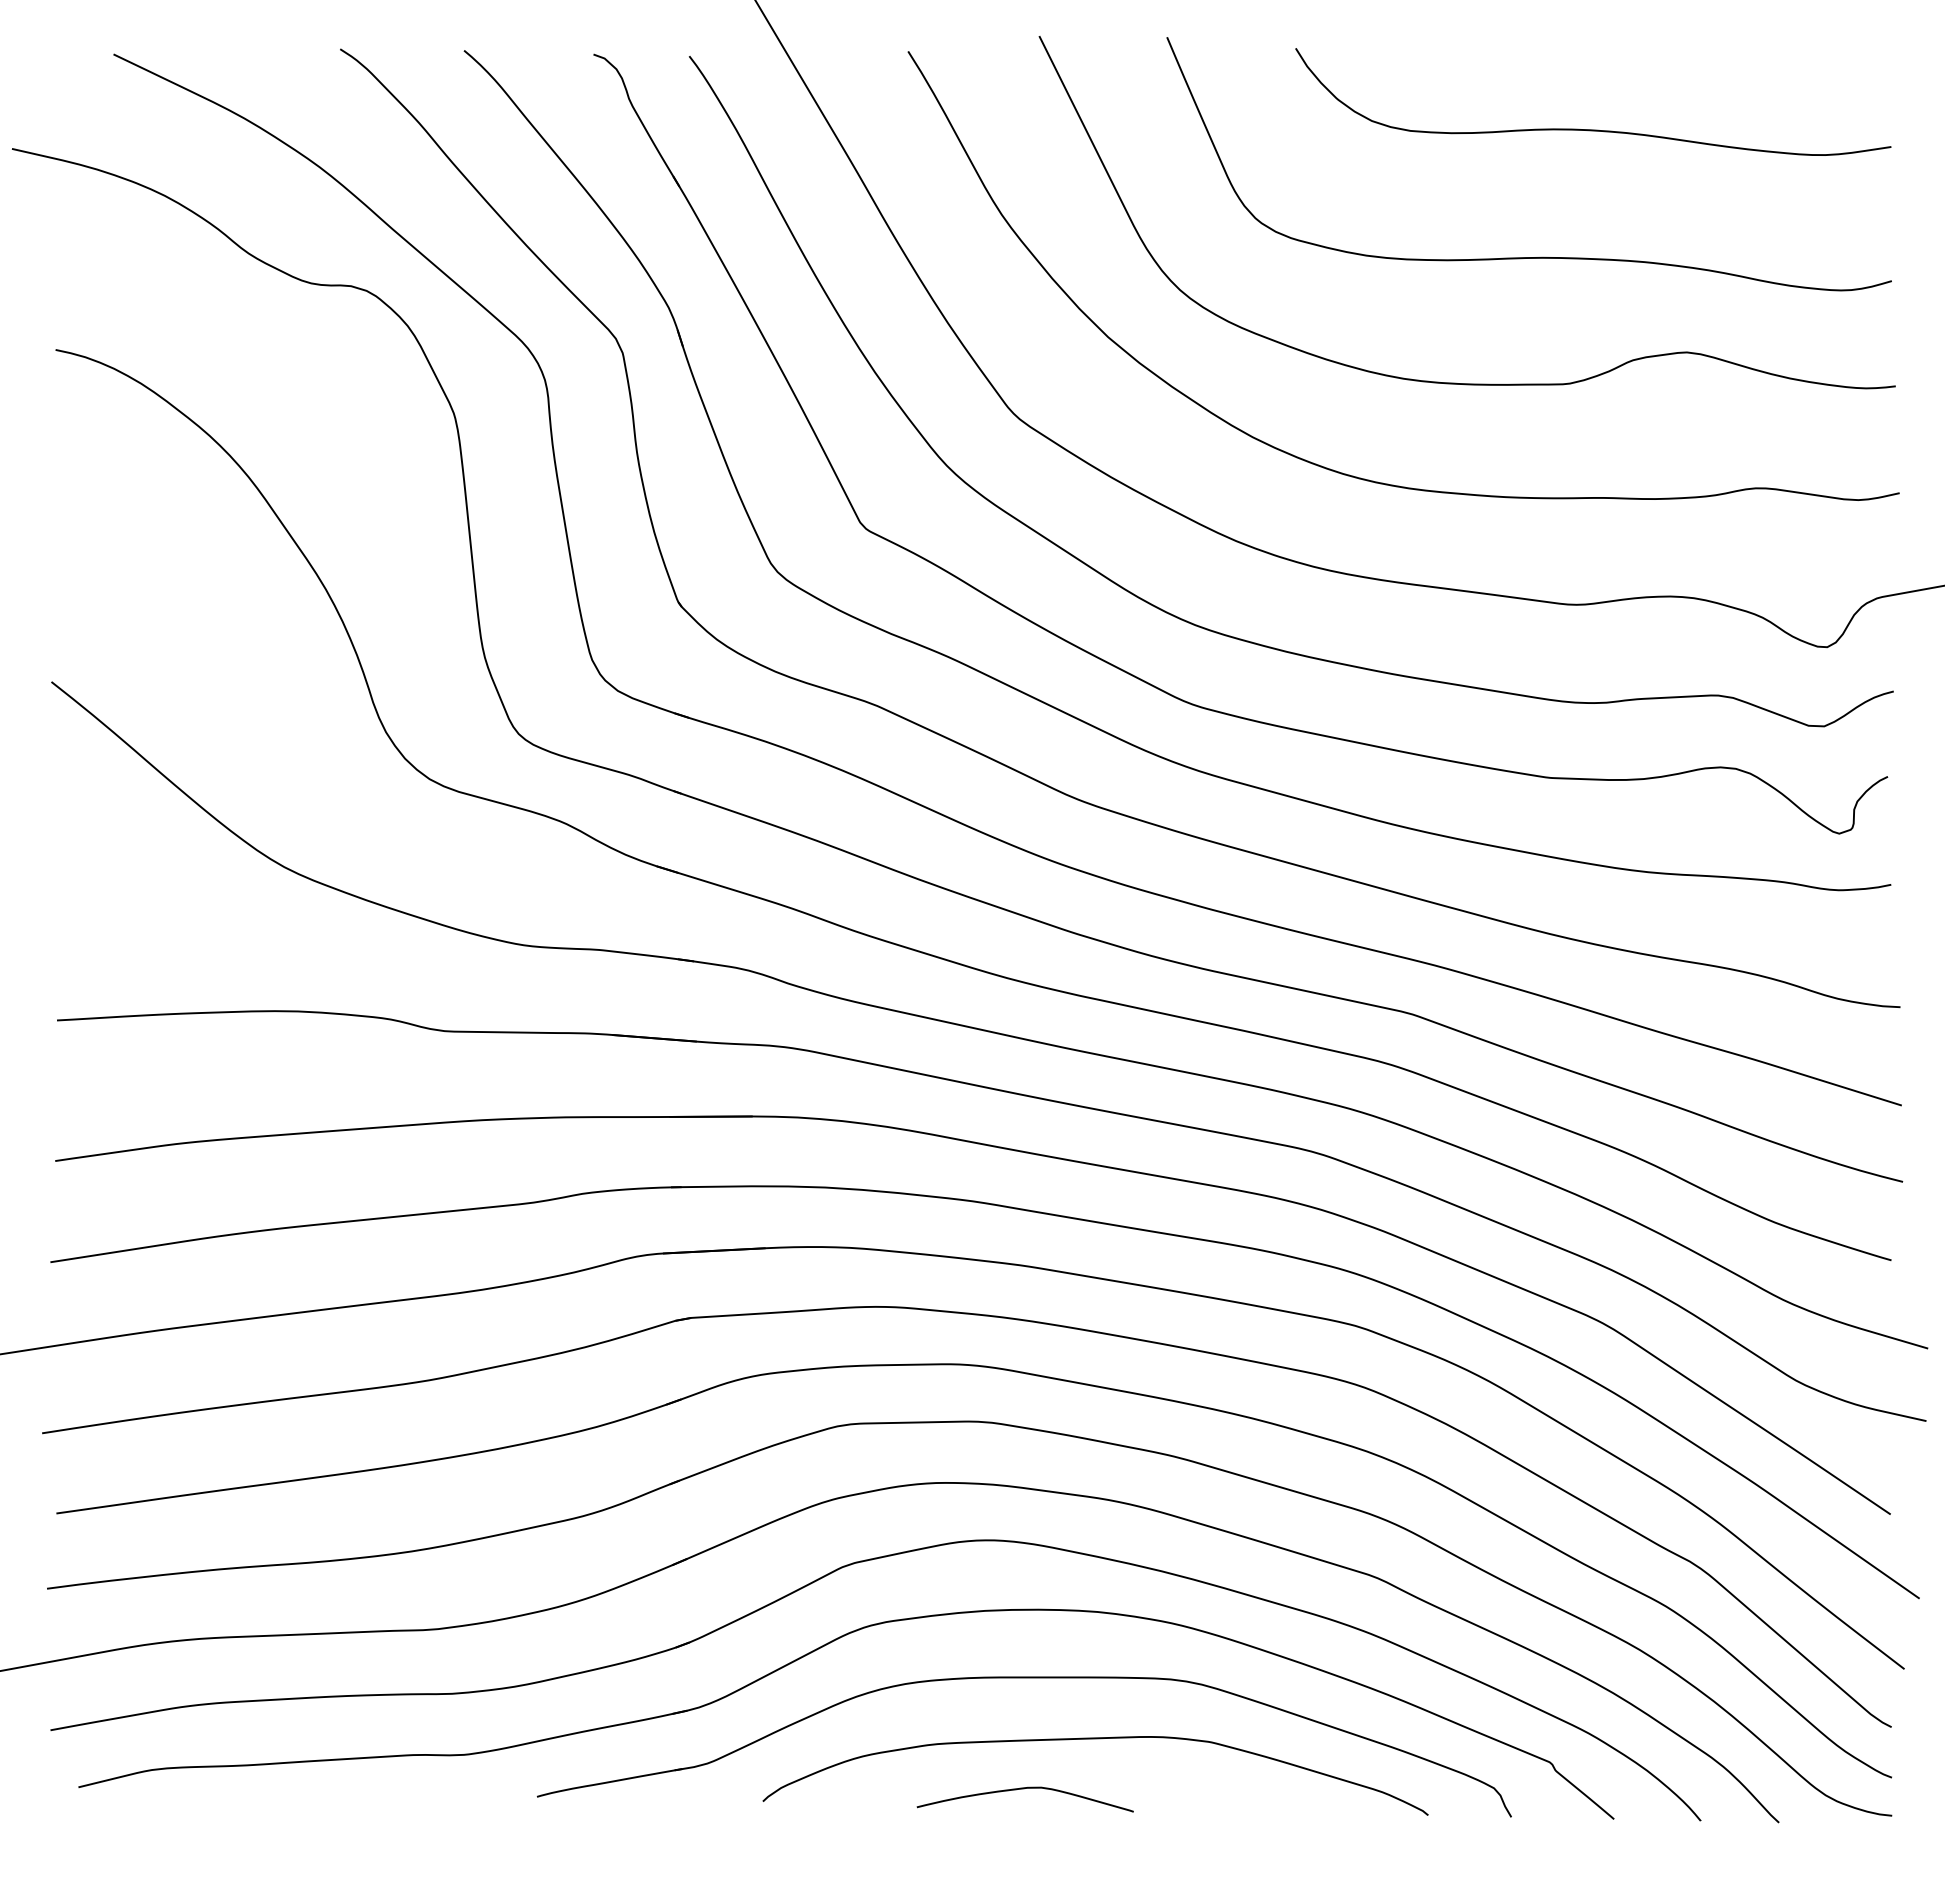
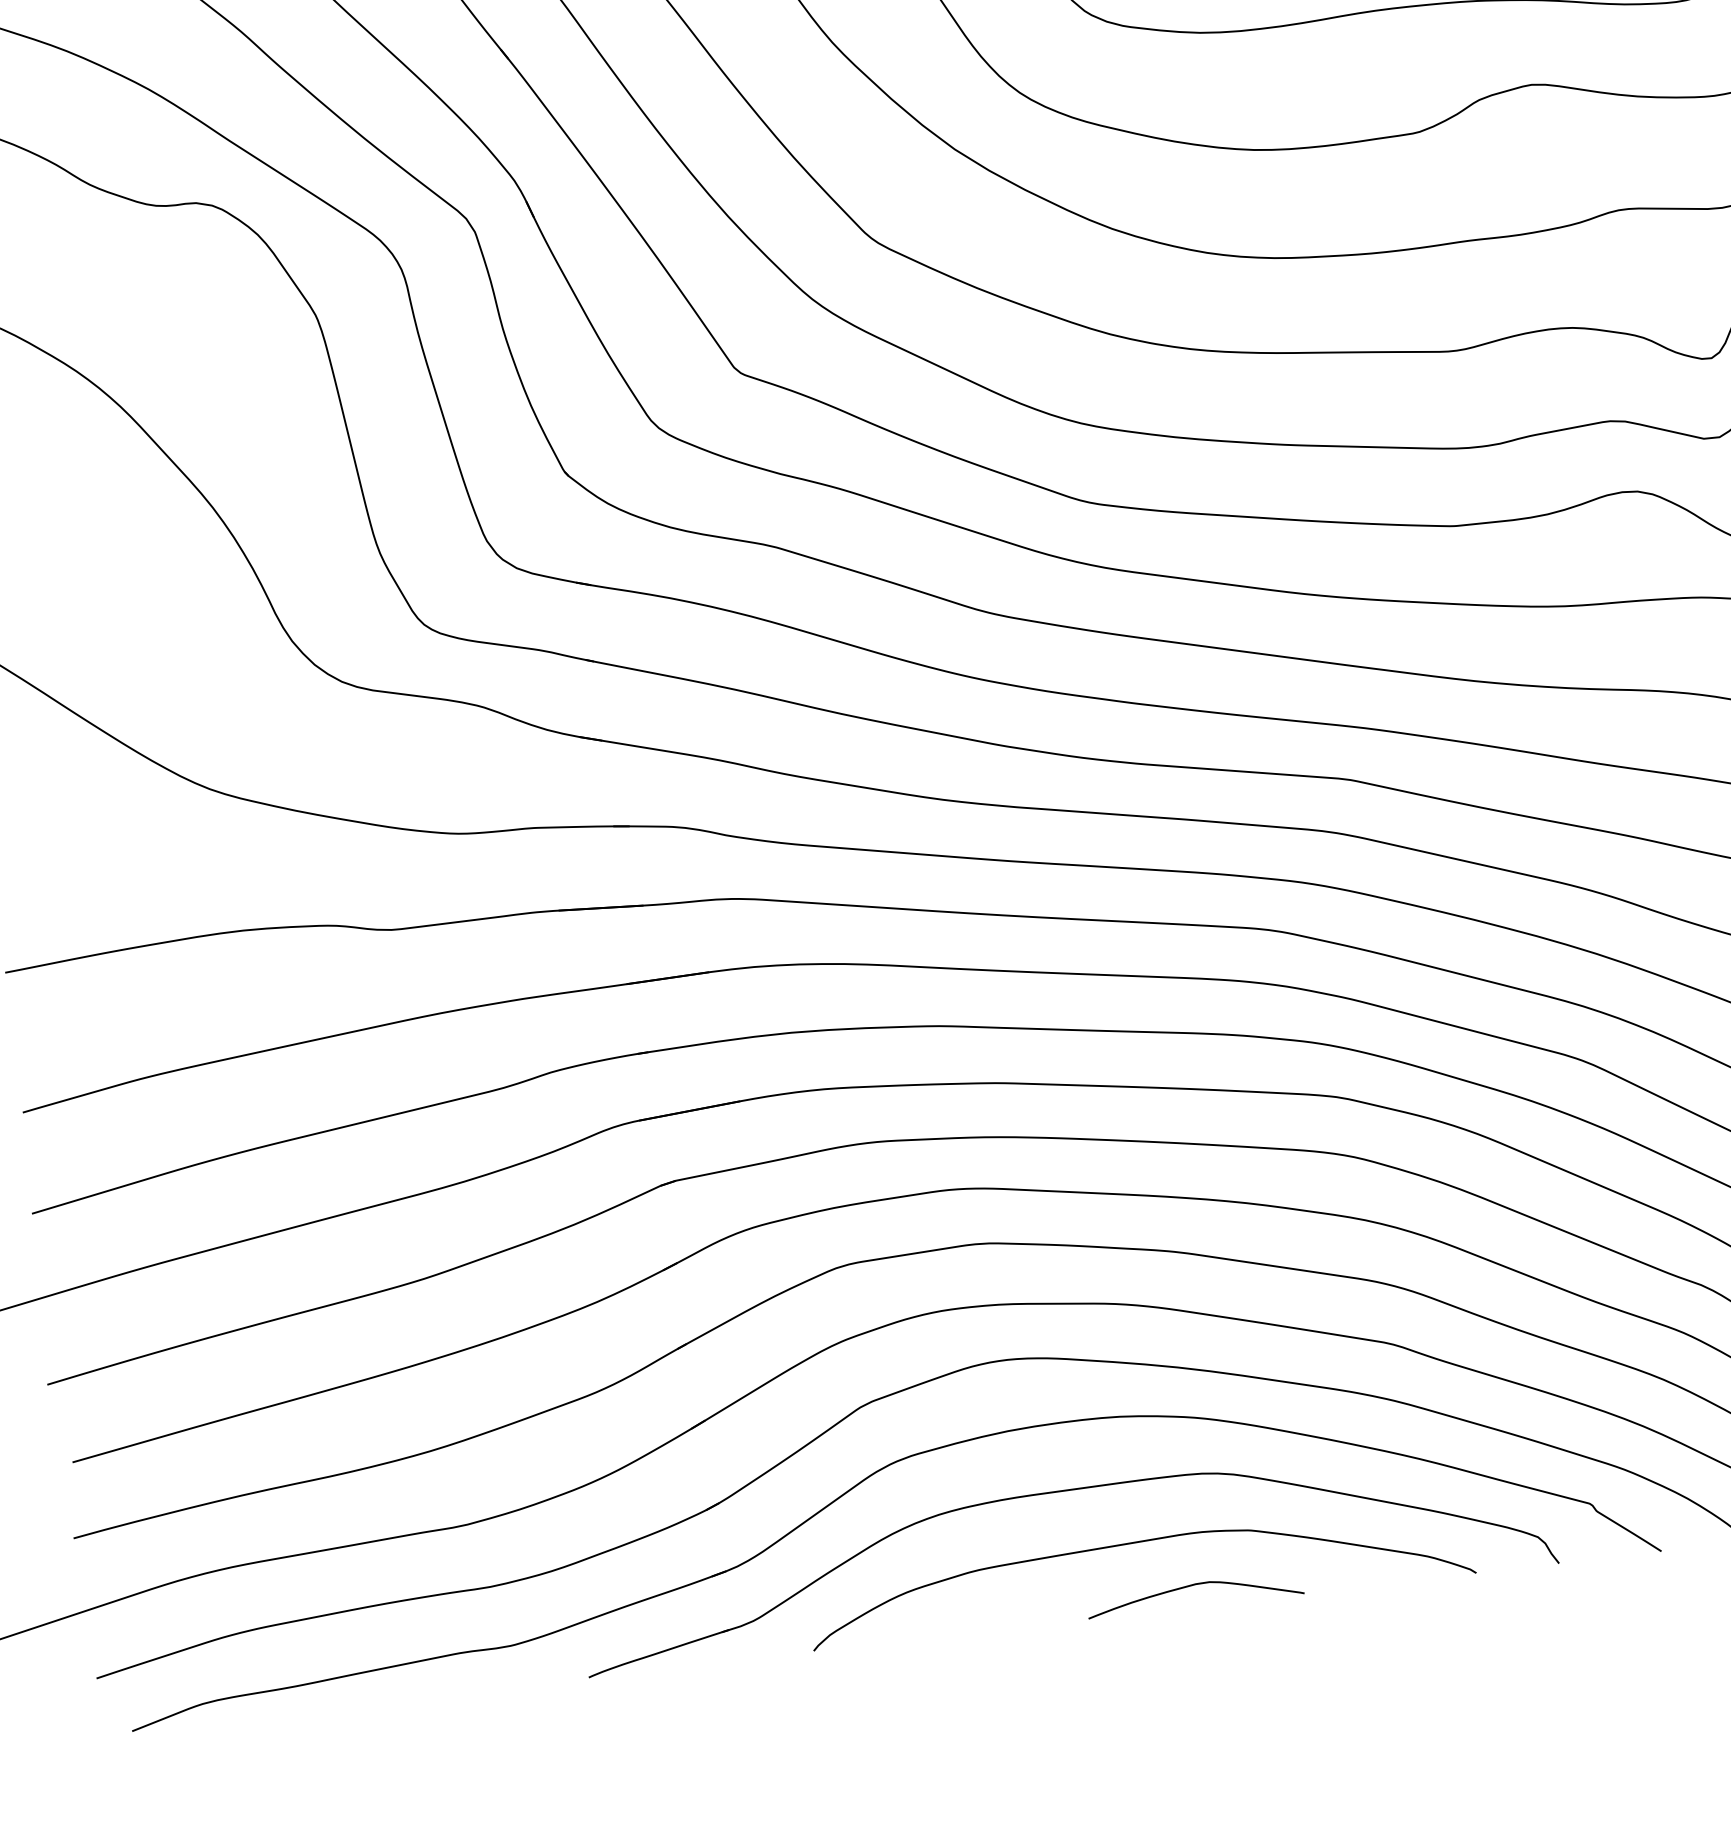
curve: (1024, 1789) -> (1193, 1586), moved

